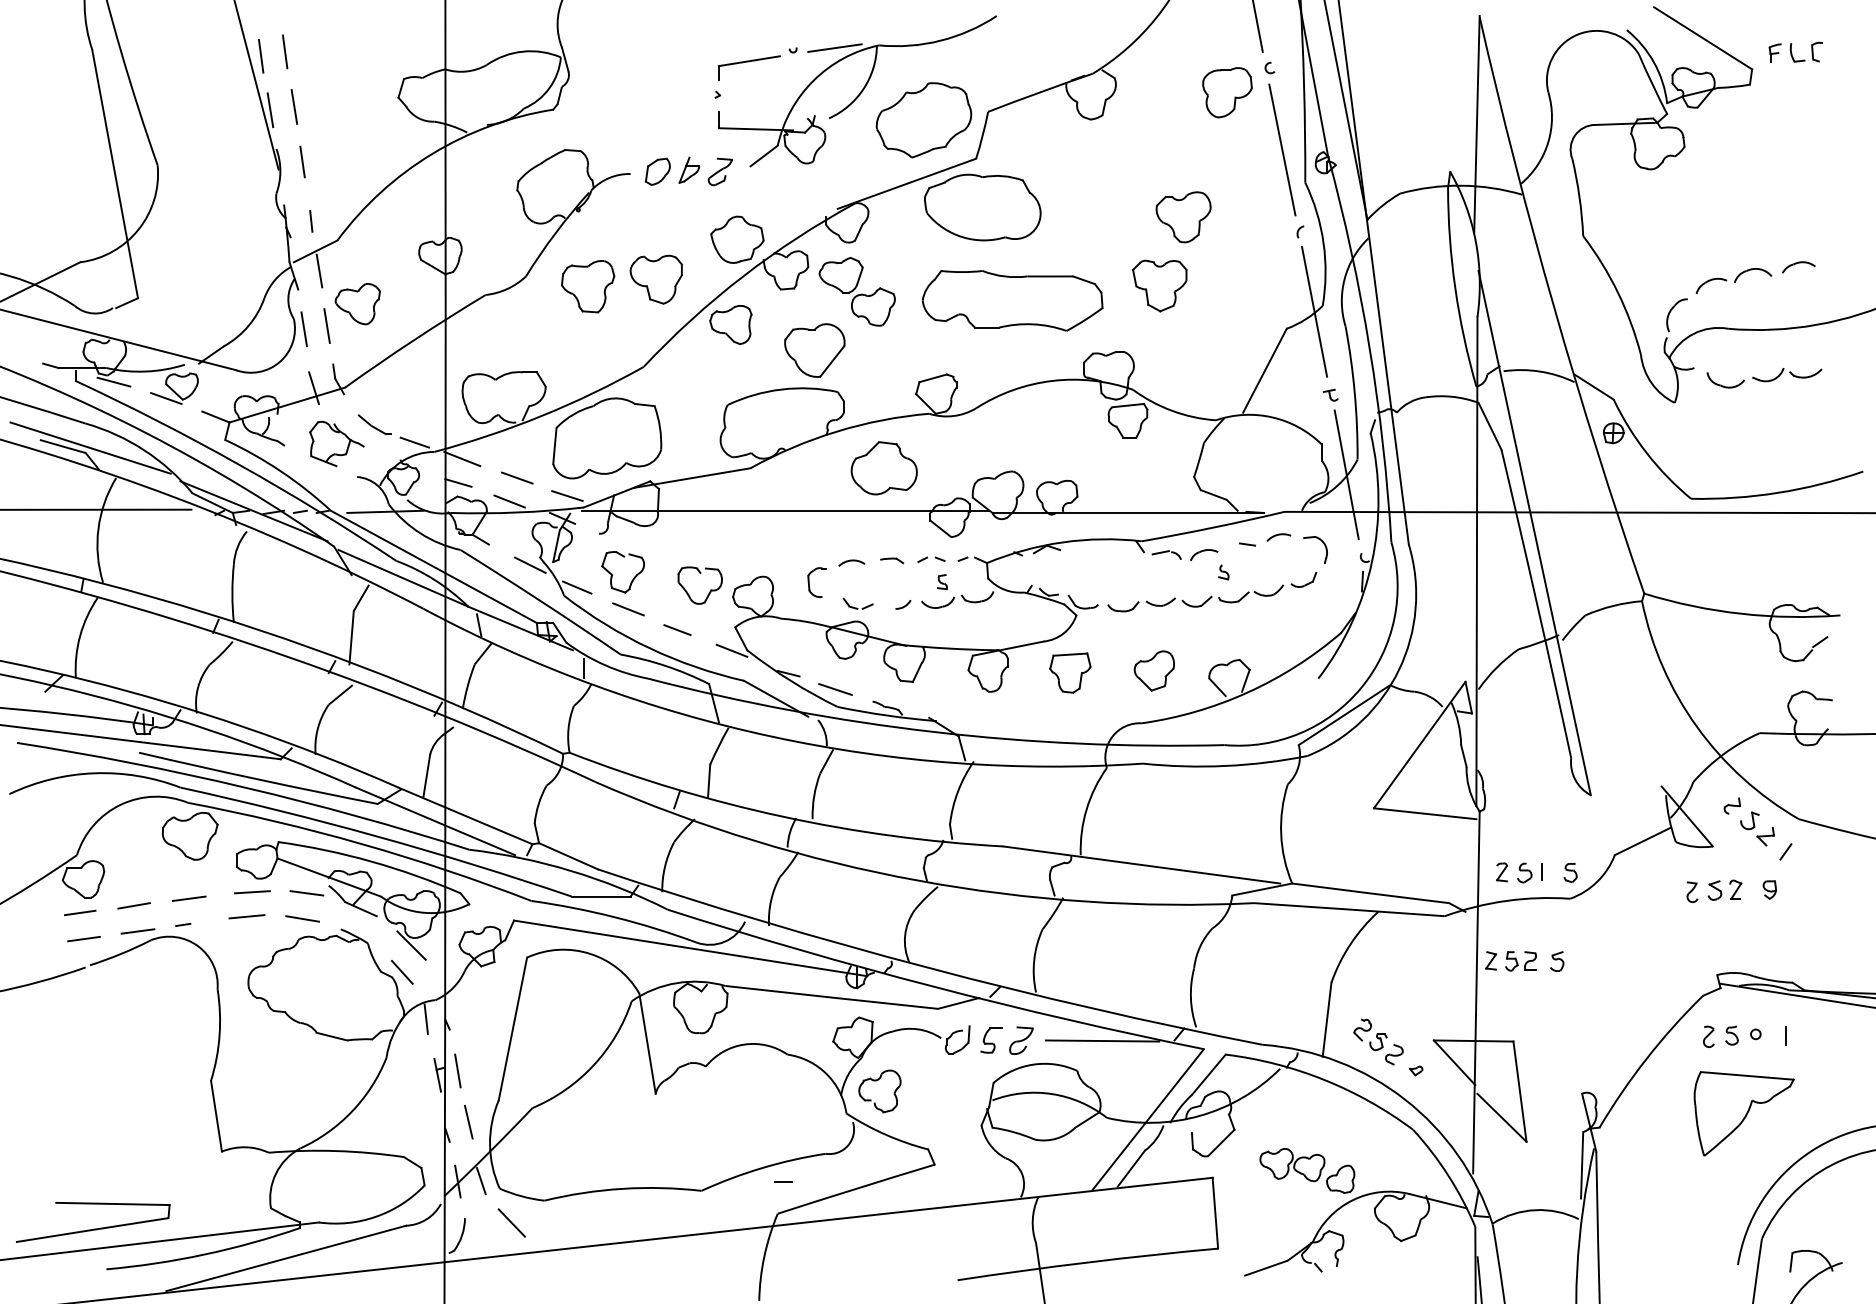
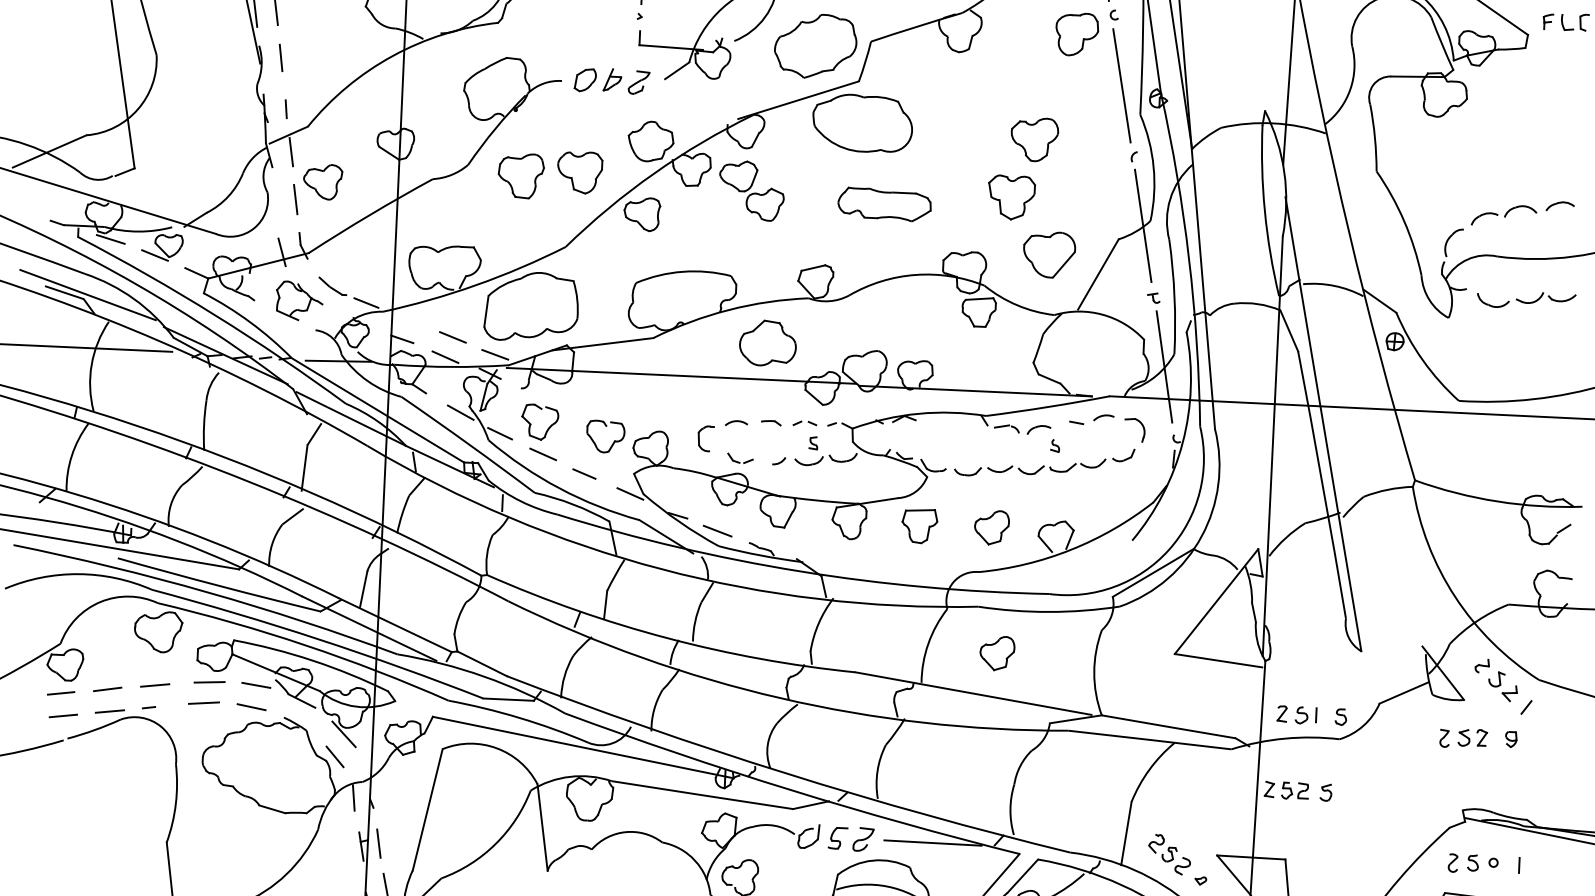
part: (1012, 300) -> (884, 204), size x0.6
line: (303, 329) -> (275, 201), removed
part: (814, 350) -> (1049, 254), moved
line: (462, 458) -> (406, 318), removed
part: (1166, 816) -> (996, 652), added

